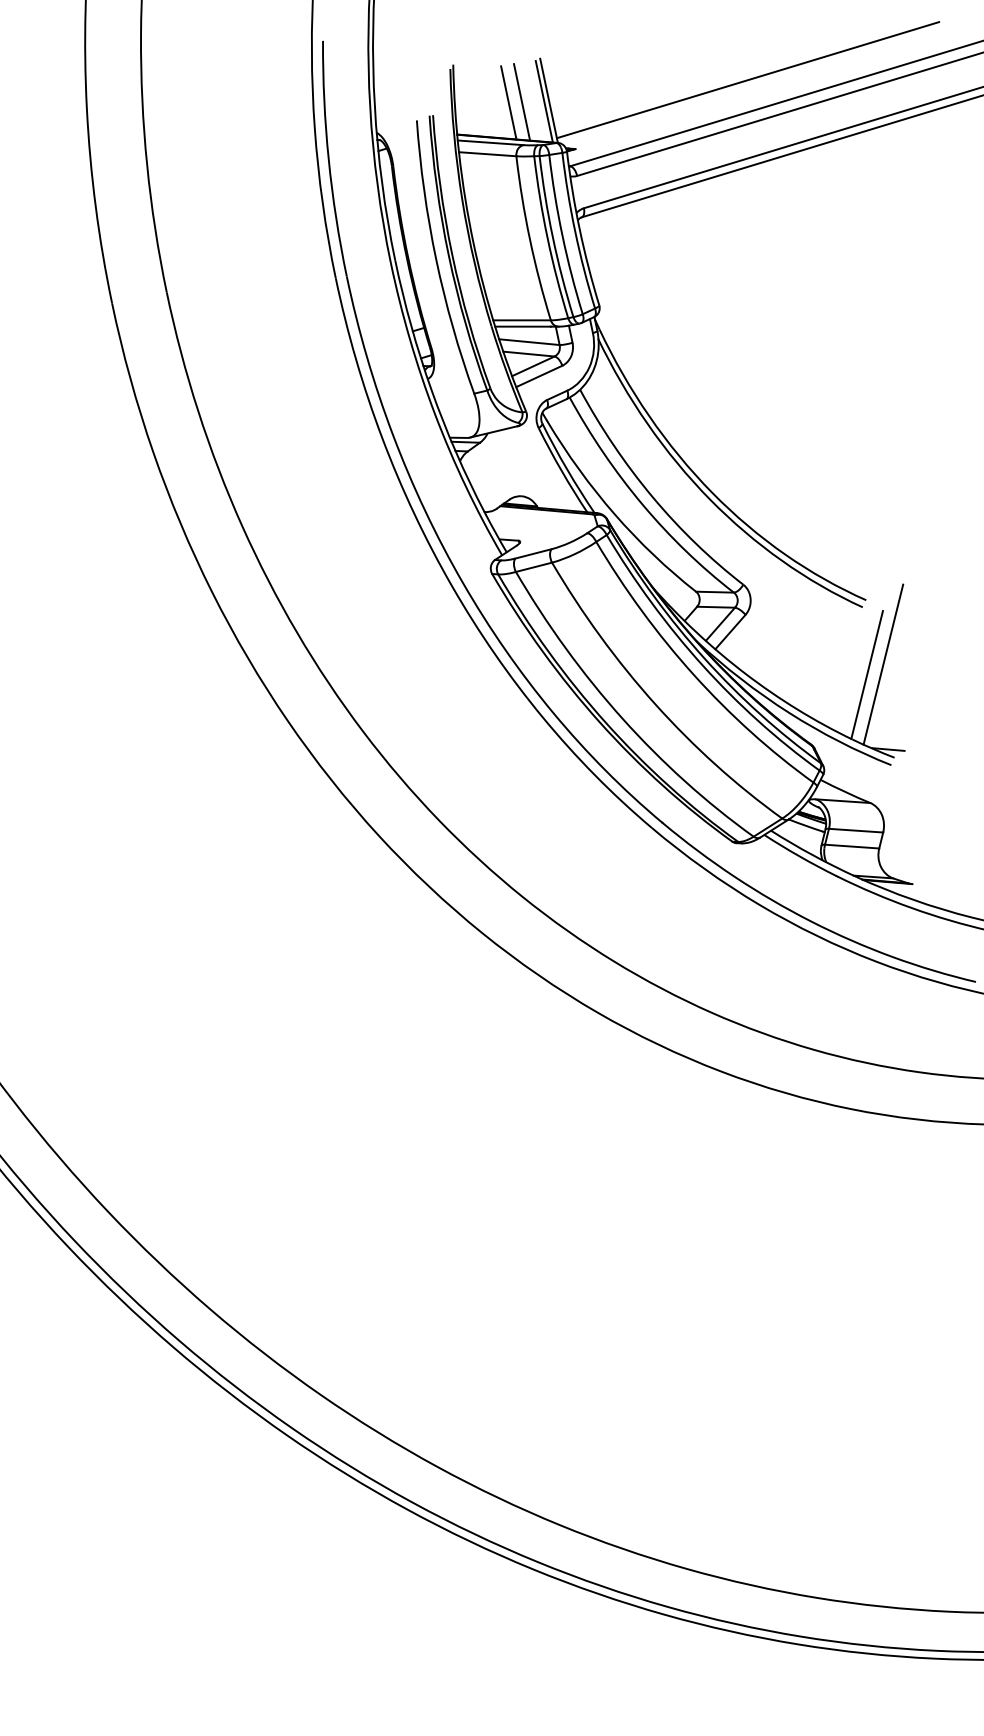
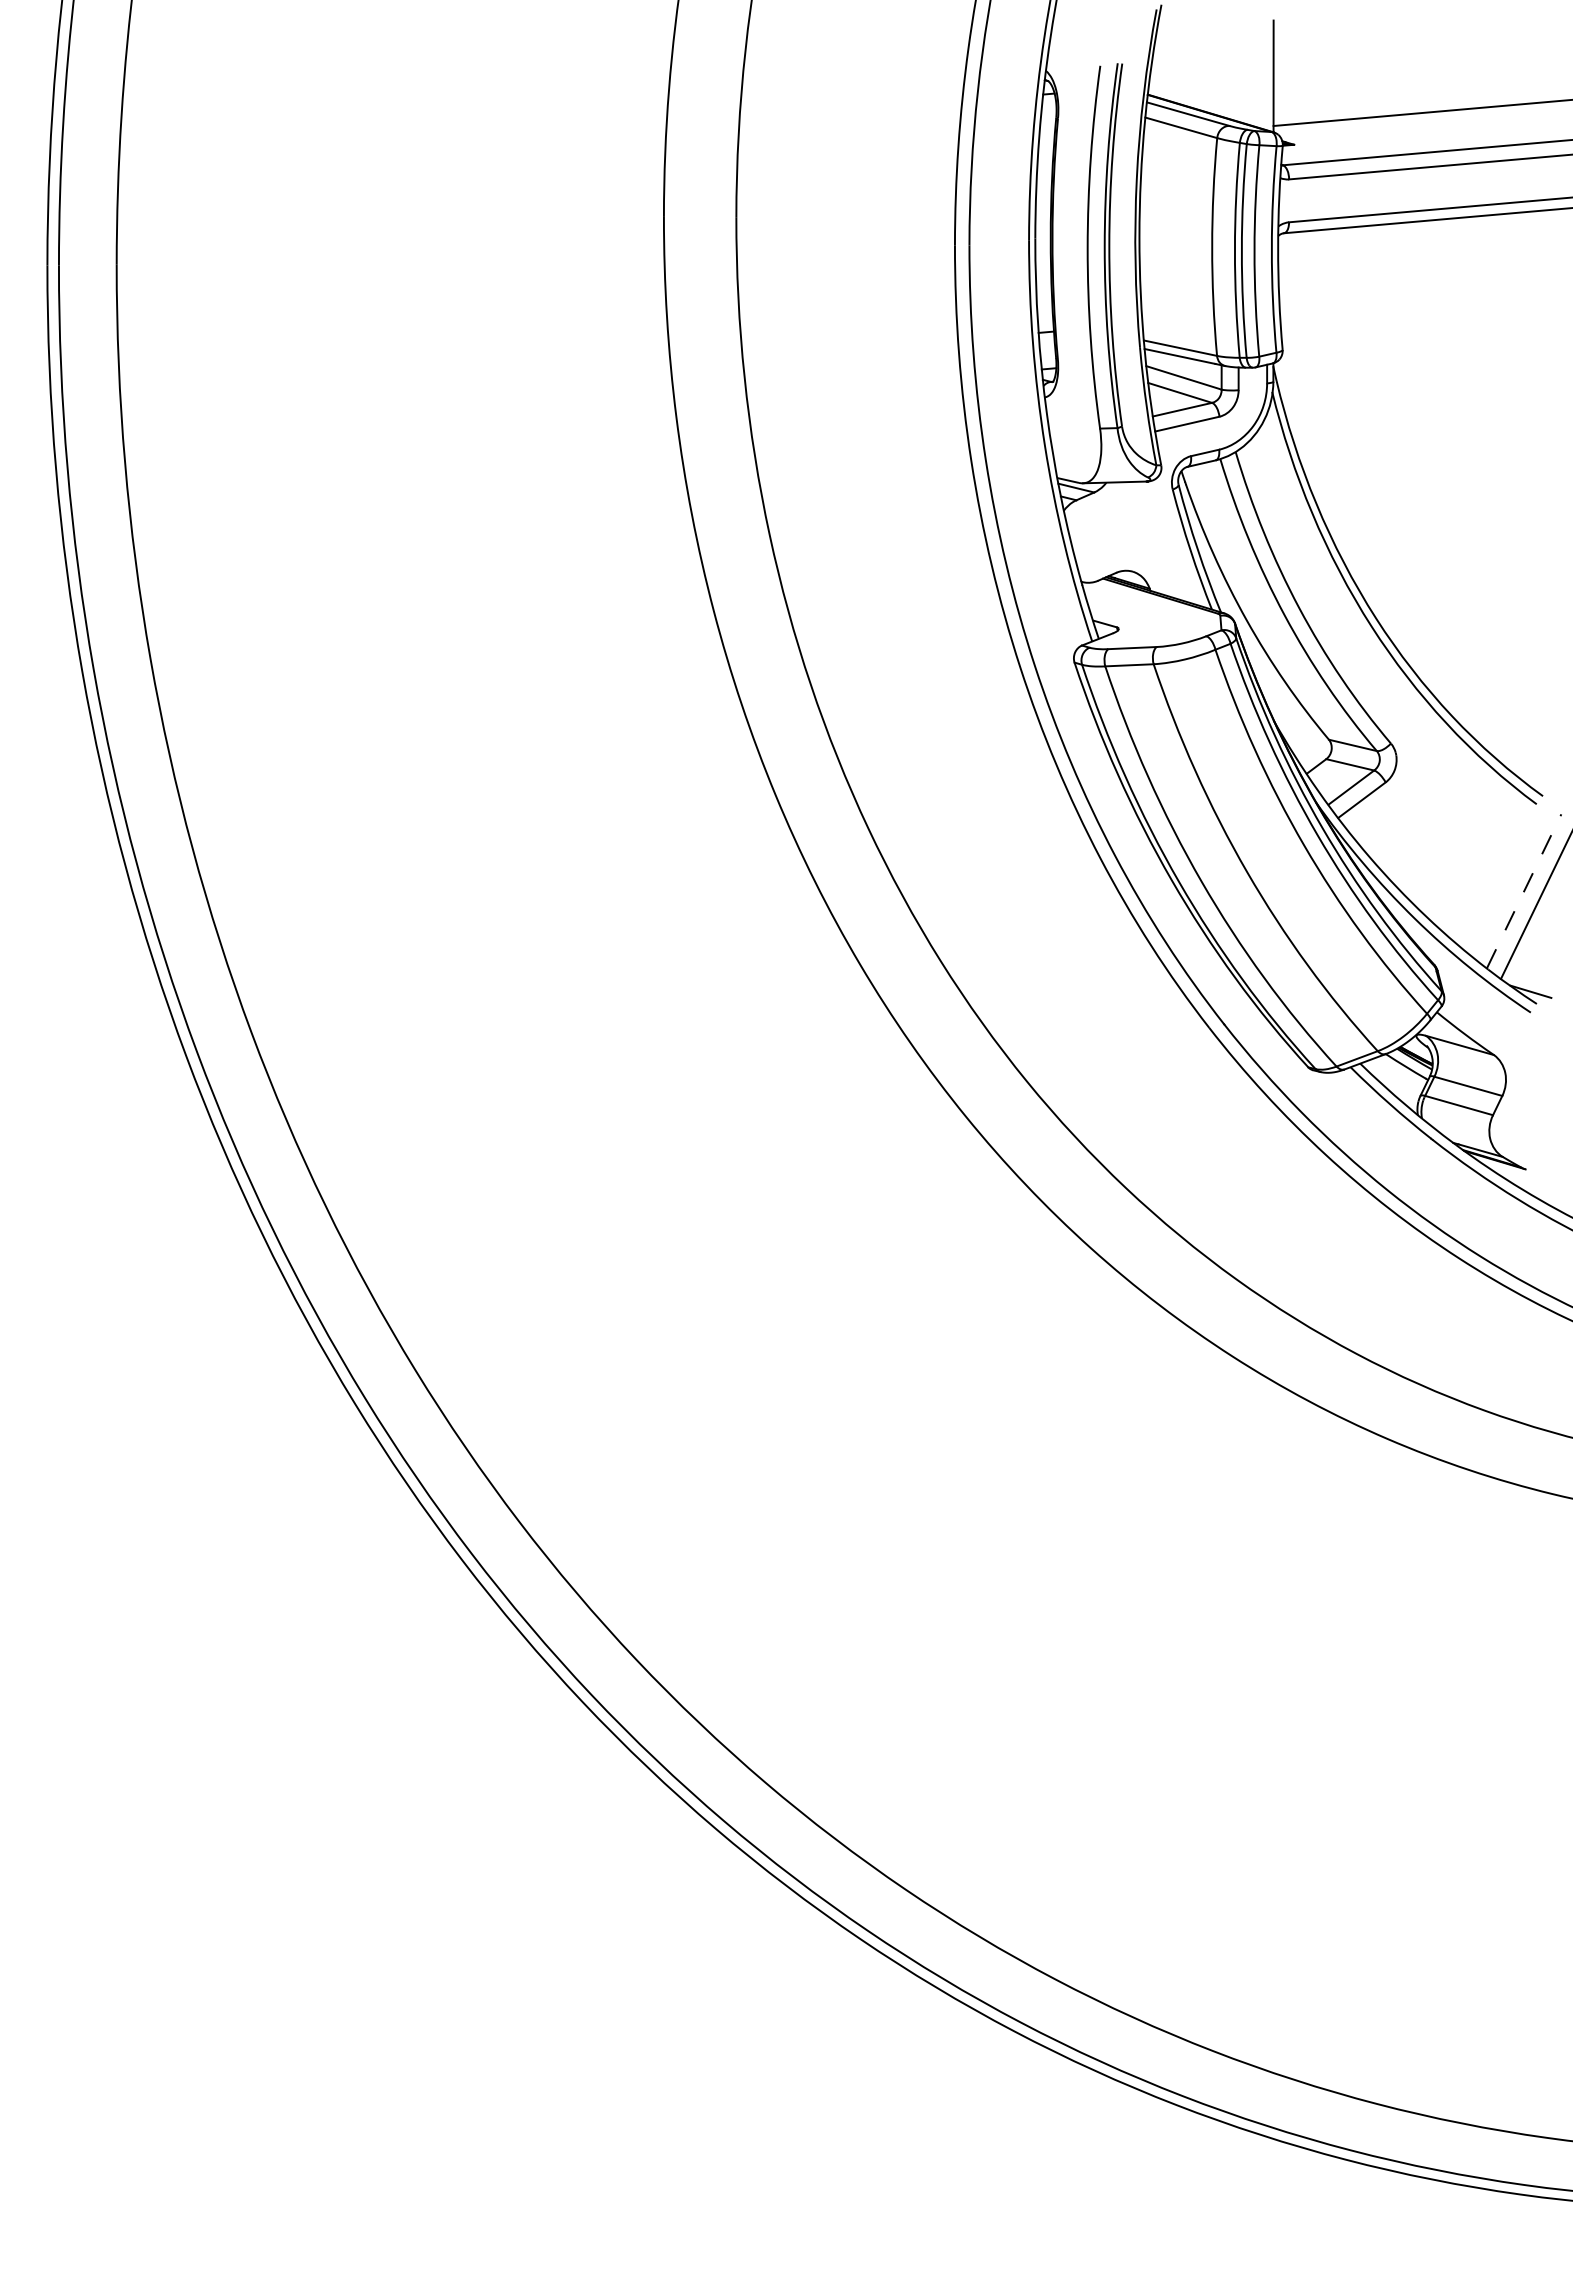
line: (521, 101) -> (1238, 70), removed
line: (544, 101) -> (1267, 76), removed
line: (508, 102) -> (1221, 67), removed
line: (867, 674) -> (1524, 890), solid -> dashed

